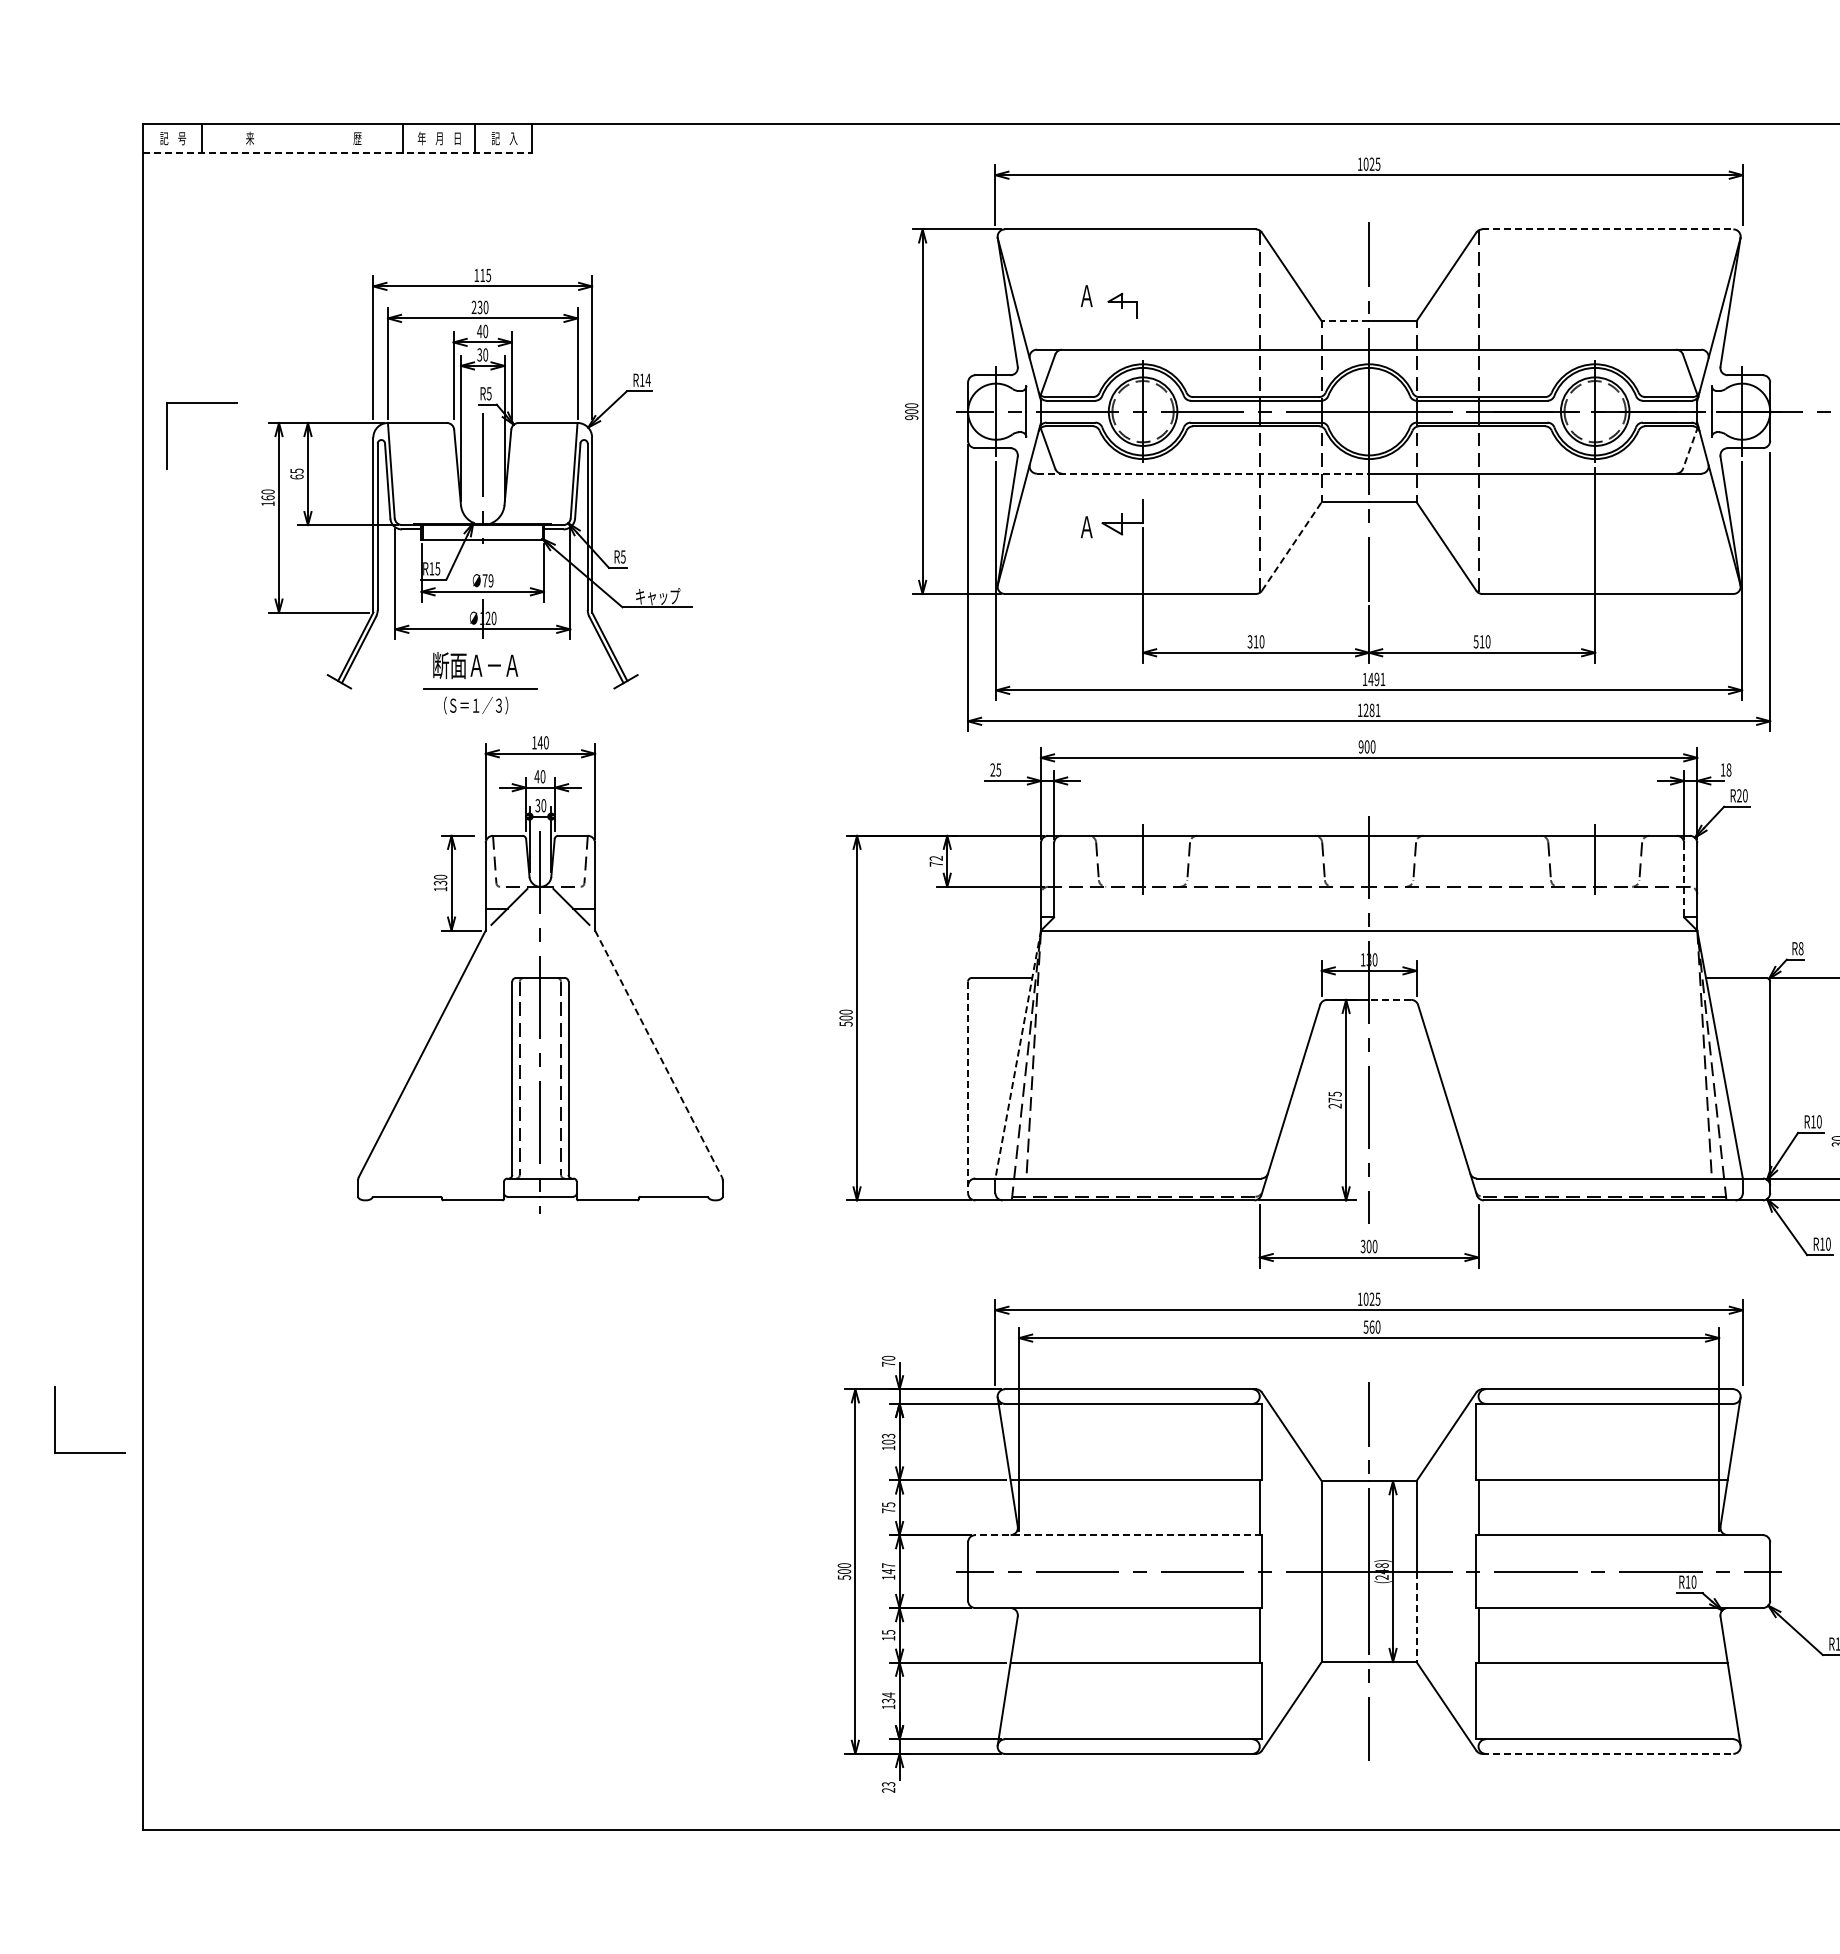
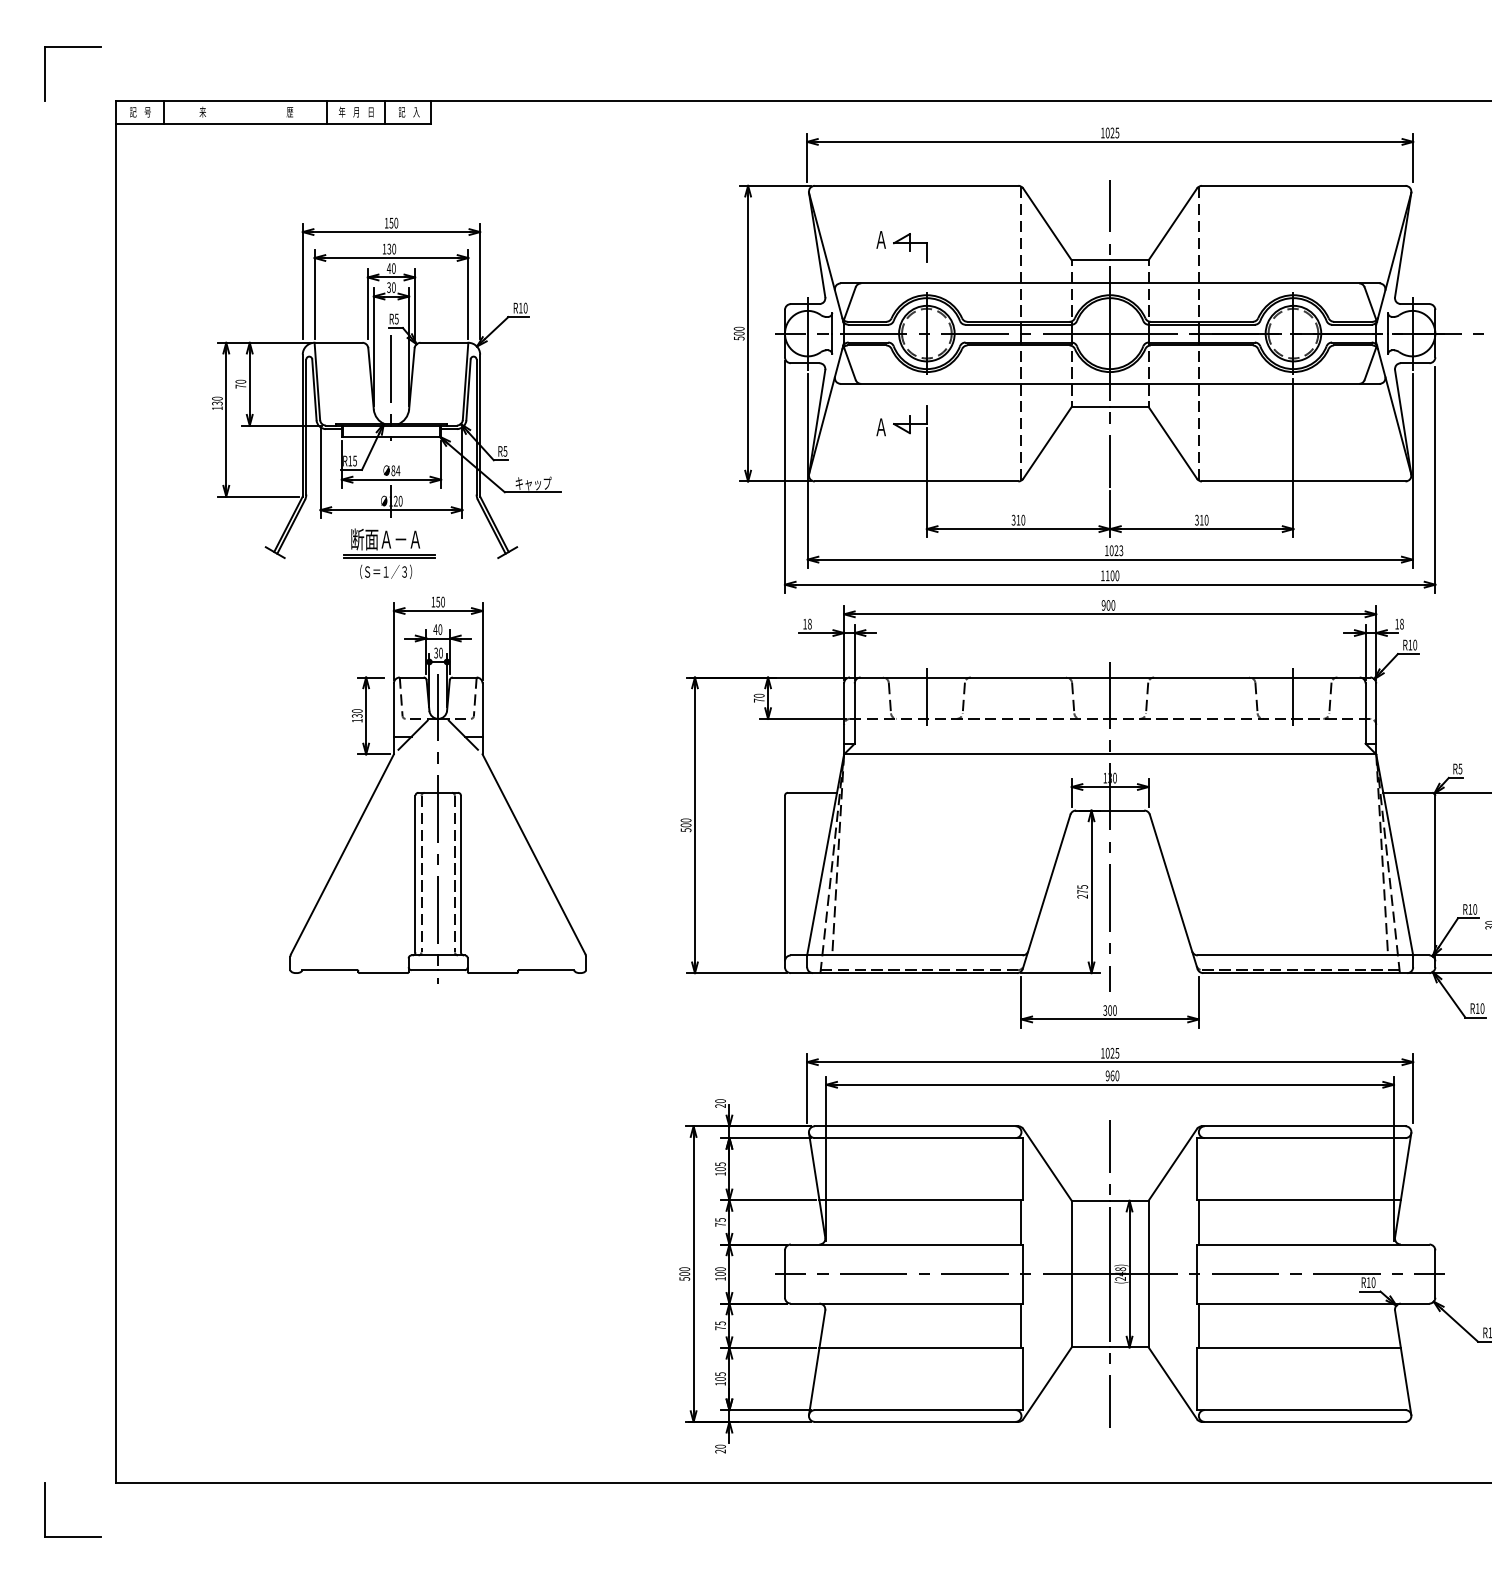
line: (337, 152) -> (273, 123), dashed -> solid
line: (1608, 229) -> (1304, 185), dashed -> solid
text: (485, 275) -> (393, 223), 115 -> 150
part: (1122, 305) -> (910, 247), size x1.43
text: (473, 306) -> (383, 248), 230 -> 130
line: (1345, 321) -> (1090, 260), dashed -> solid
text: (647, 379) -> (525, 307), R14 -> R10
part: (201, 403) -> (72, 48), moved
text: (911, 417) -> (739, 338), 900 -> 500
line: (1690, 447) -> (1370, 362), dashed -> solid
text: (296, 473) -> (240, 383), 65 -> 70
line: (1203, 473) -> (975, 383), dashed -> solid
text: (267, 497) -> (216, 403), 160 -> 130
line: (1292, 546) -> (1048, 442), dashed -> solid
text: (487, 580) -> (395, 470), 79 -> 84
text: (1476, 641) -> (1197, 519), 510 -> 310
text: (1376, 679) -> (1116, 550), 1491 -> 1023
line: (480, 684) -> (389, 554), added
text: (1371, 710) -> (1112, 575), 1281 -> 1100
text: (539, 742) -> (437, 601), 140 -> 150
text: (995, 769) -> (807, 623), 25 -> 18
text: (1739, 795) -> (1410, 644), R20 -> R10
text: (936, 858) -> (759, 695), 72 -> 70
line: (1684, 880) -> (1365, 713), dashed -> solid
text: (1800, 948) -> (1459, 768), R8 -> R5
line: (1389, 999) -> (1126, 810), dashed -> solid
line: (658, 1053) -> (533, 854), dashed -> solid
line: (1018, 1055) -> (825, 855), dashed -> solid
line: (968, 1087) -> (785, 881), dashed -> solid
text: (1365, 1326) -> (1107, 1075), 560 -> 960
text: (888, 1363) -> (720, 1105), 70 -> 20
text: (887, 1435) -> (719, 1163), 103 -> 105
part: (89, 1452) -> (72, 1535), moved
line: (1118, 1535) -> (906, 1244), dashed -> solid
text: (888, 1568) -> (720, 1271), 147 -> 100
line: (1416, 1617) -> (1148, 1311), dashed -> solid
text: (888, 1638) -> (720, 1328), 15 -> 75
text: (888, 1697) -> (720, 1376), 134 -> 105
line: (1608, 1753) -> (1304, 1421), dashed -> solid
text: (888, 1784) -> (720, 1446), 23 -> 20

